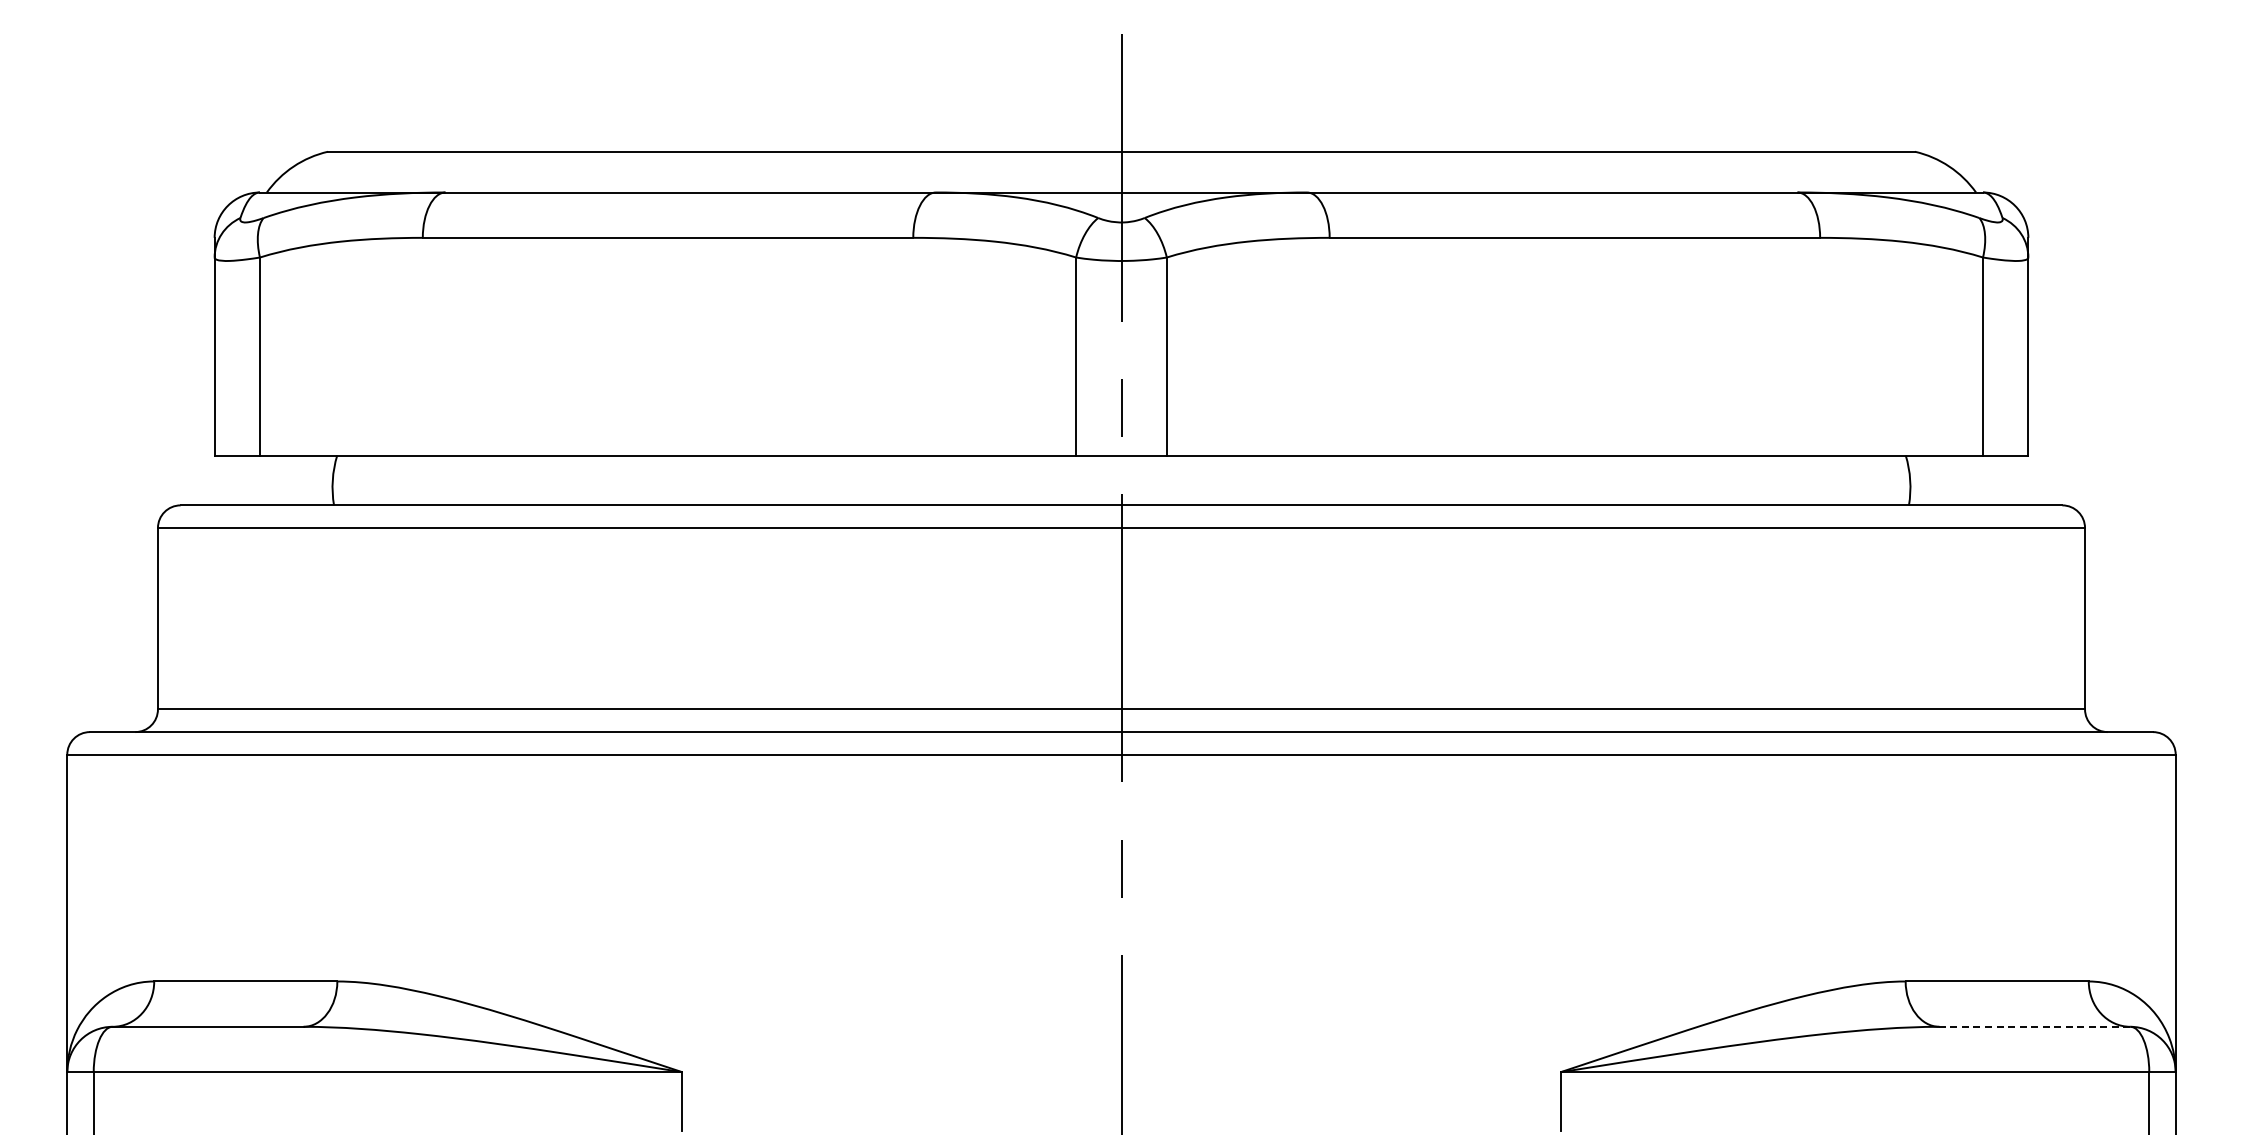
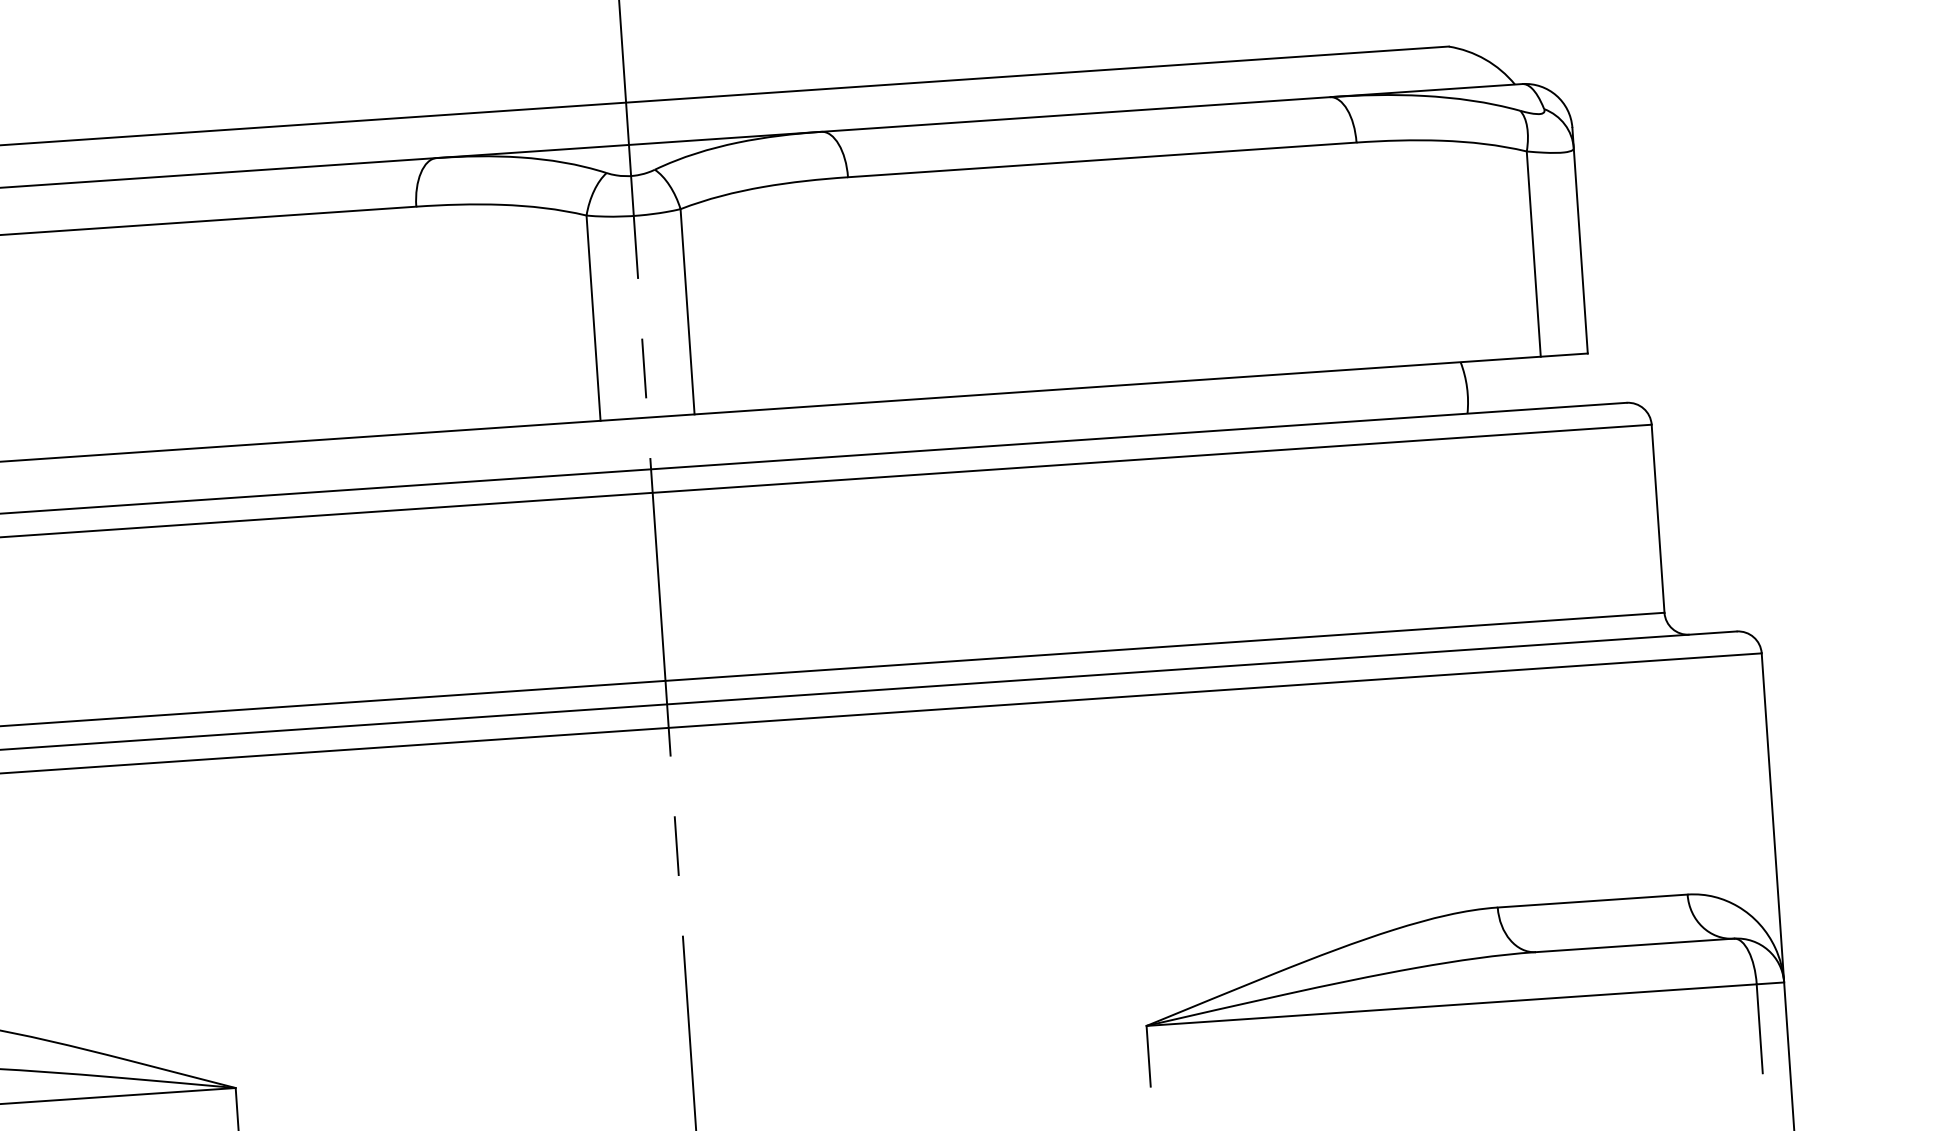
line: (2034, 1026) -> (1634, 945), dashed -> solid

